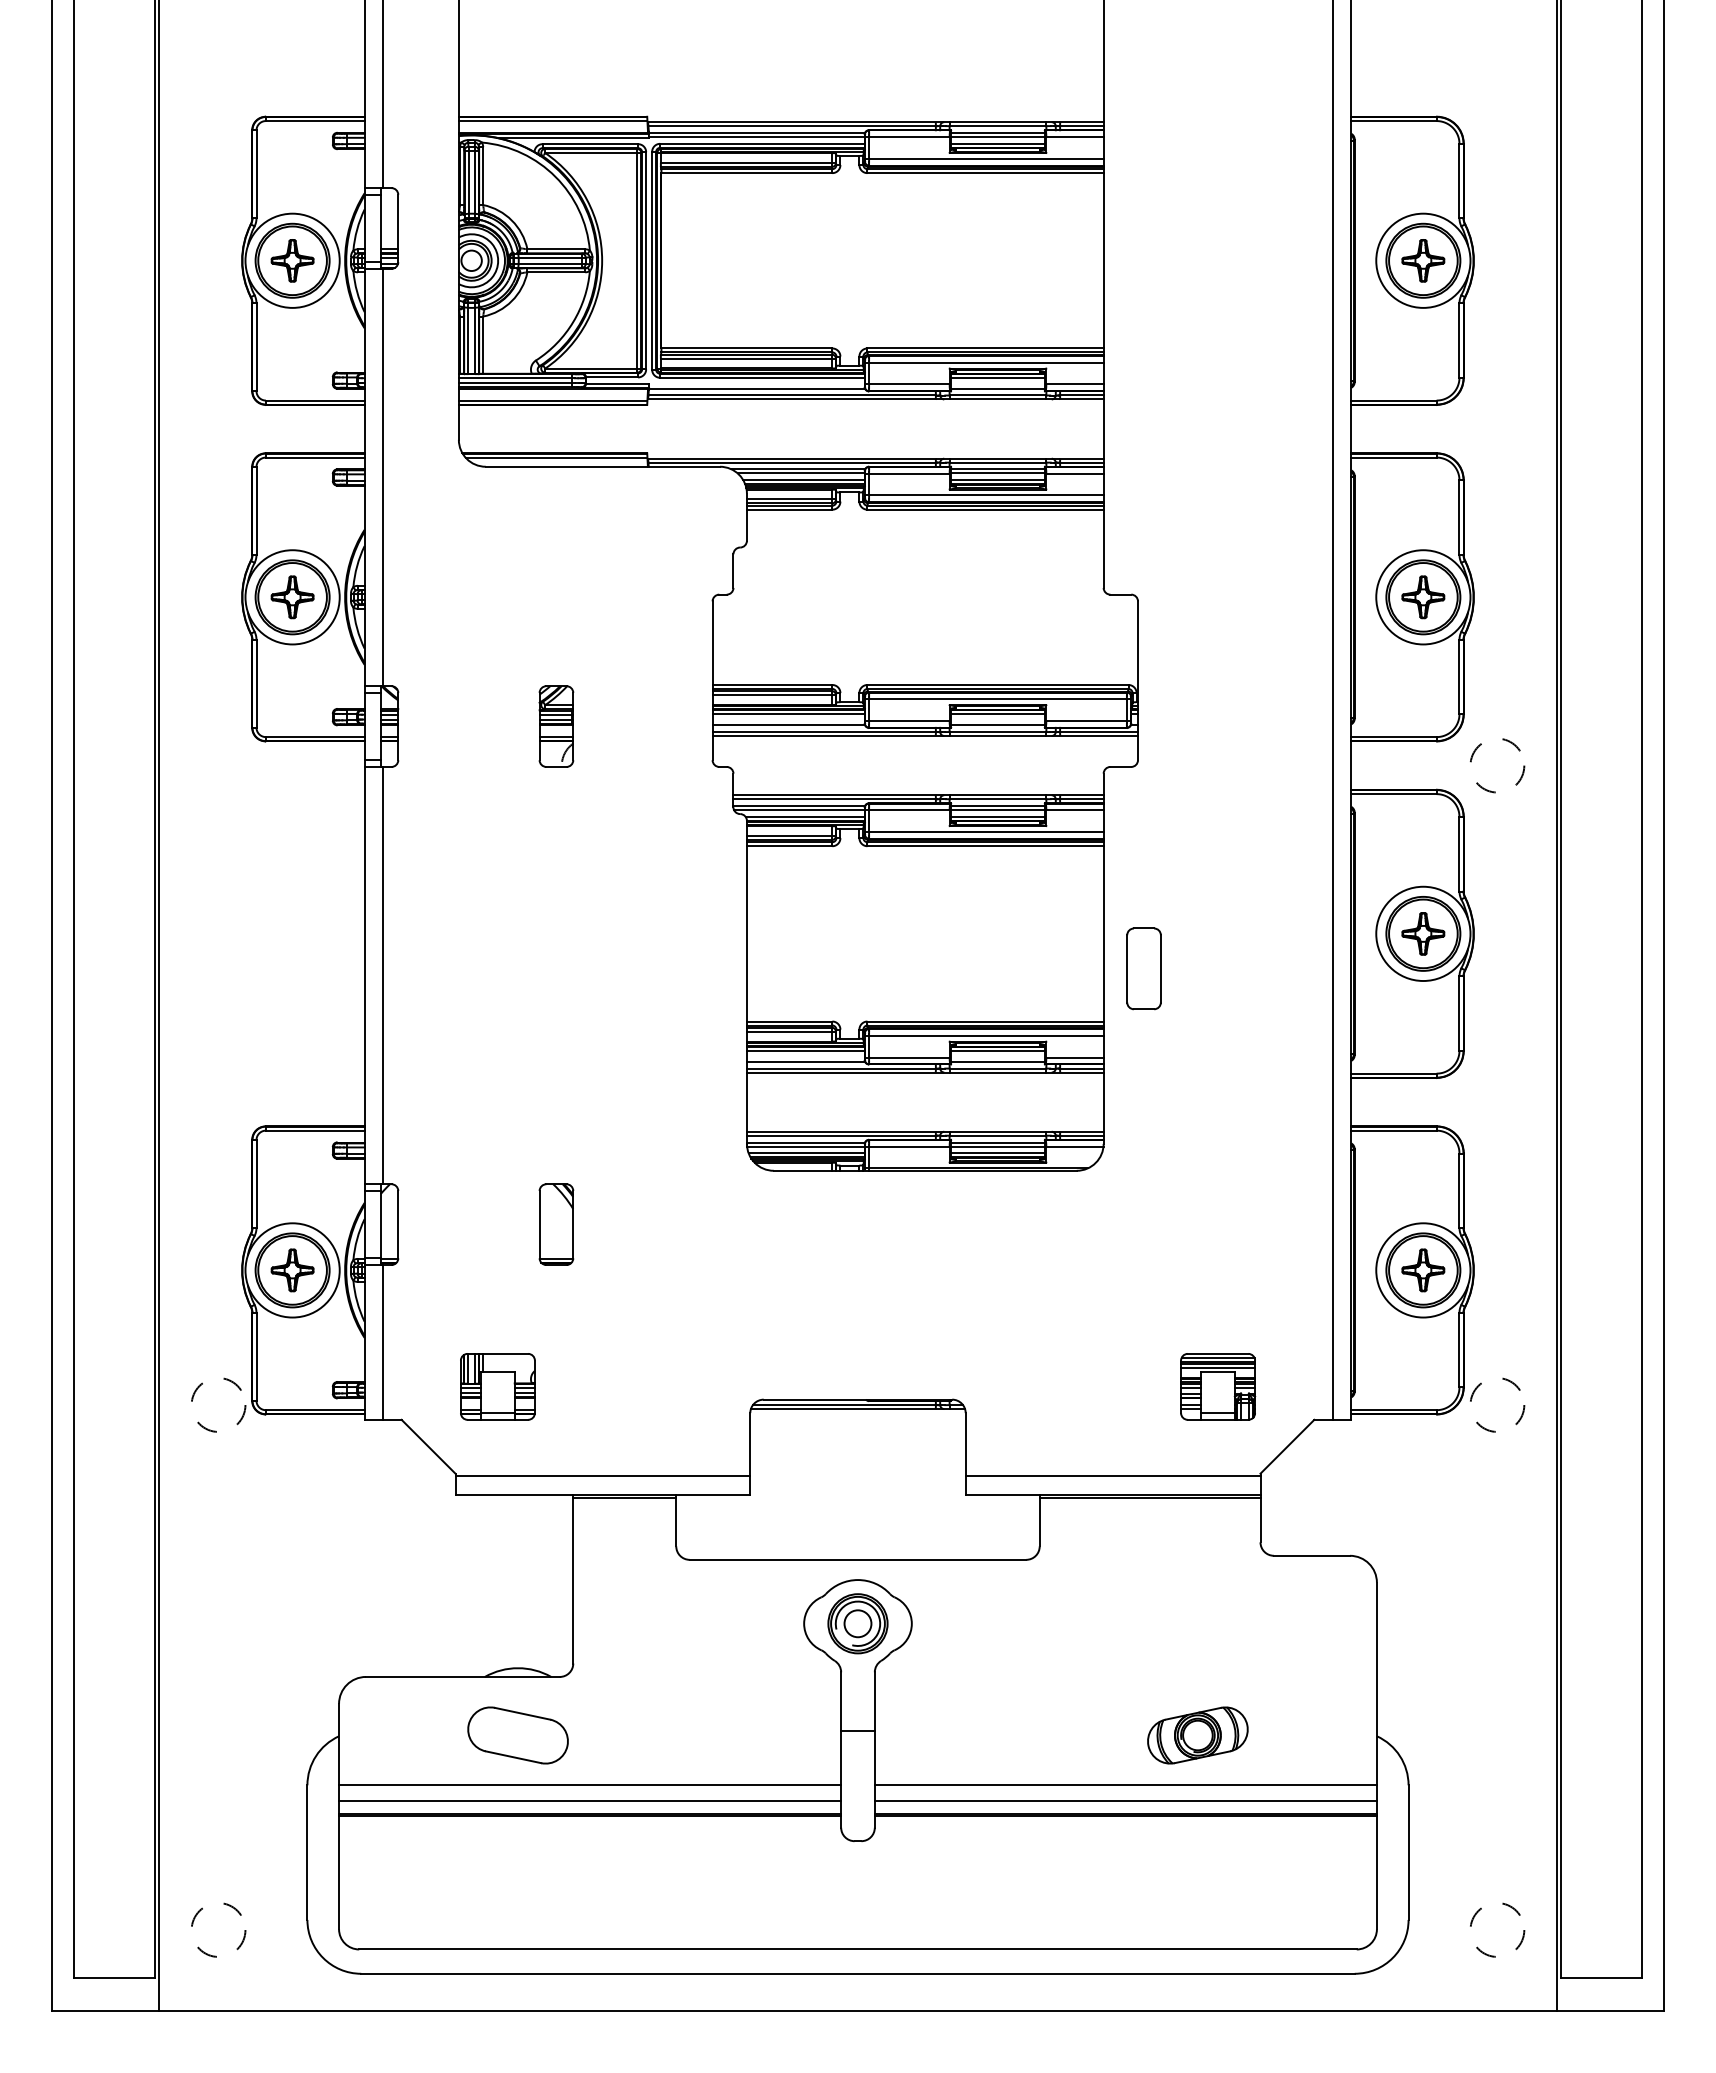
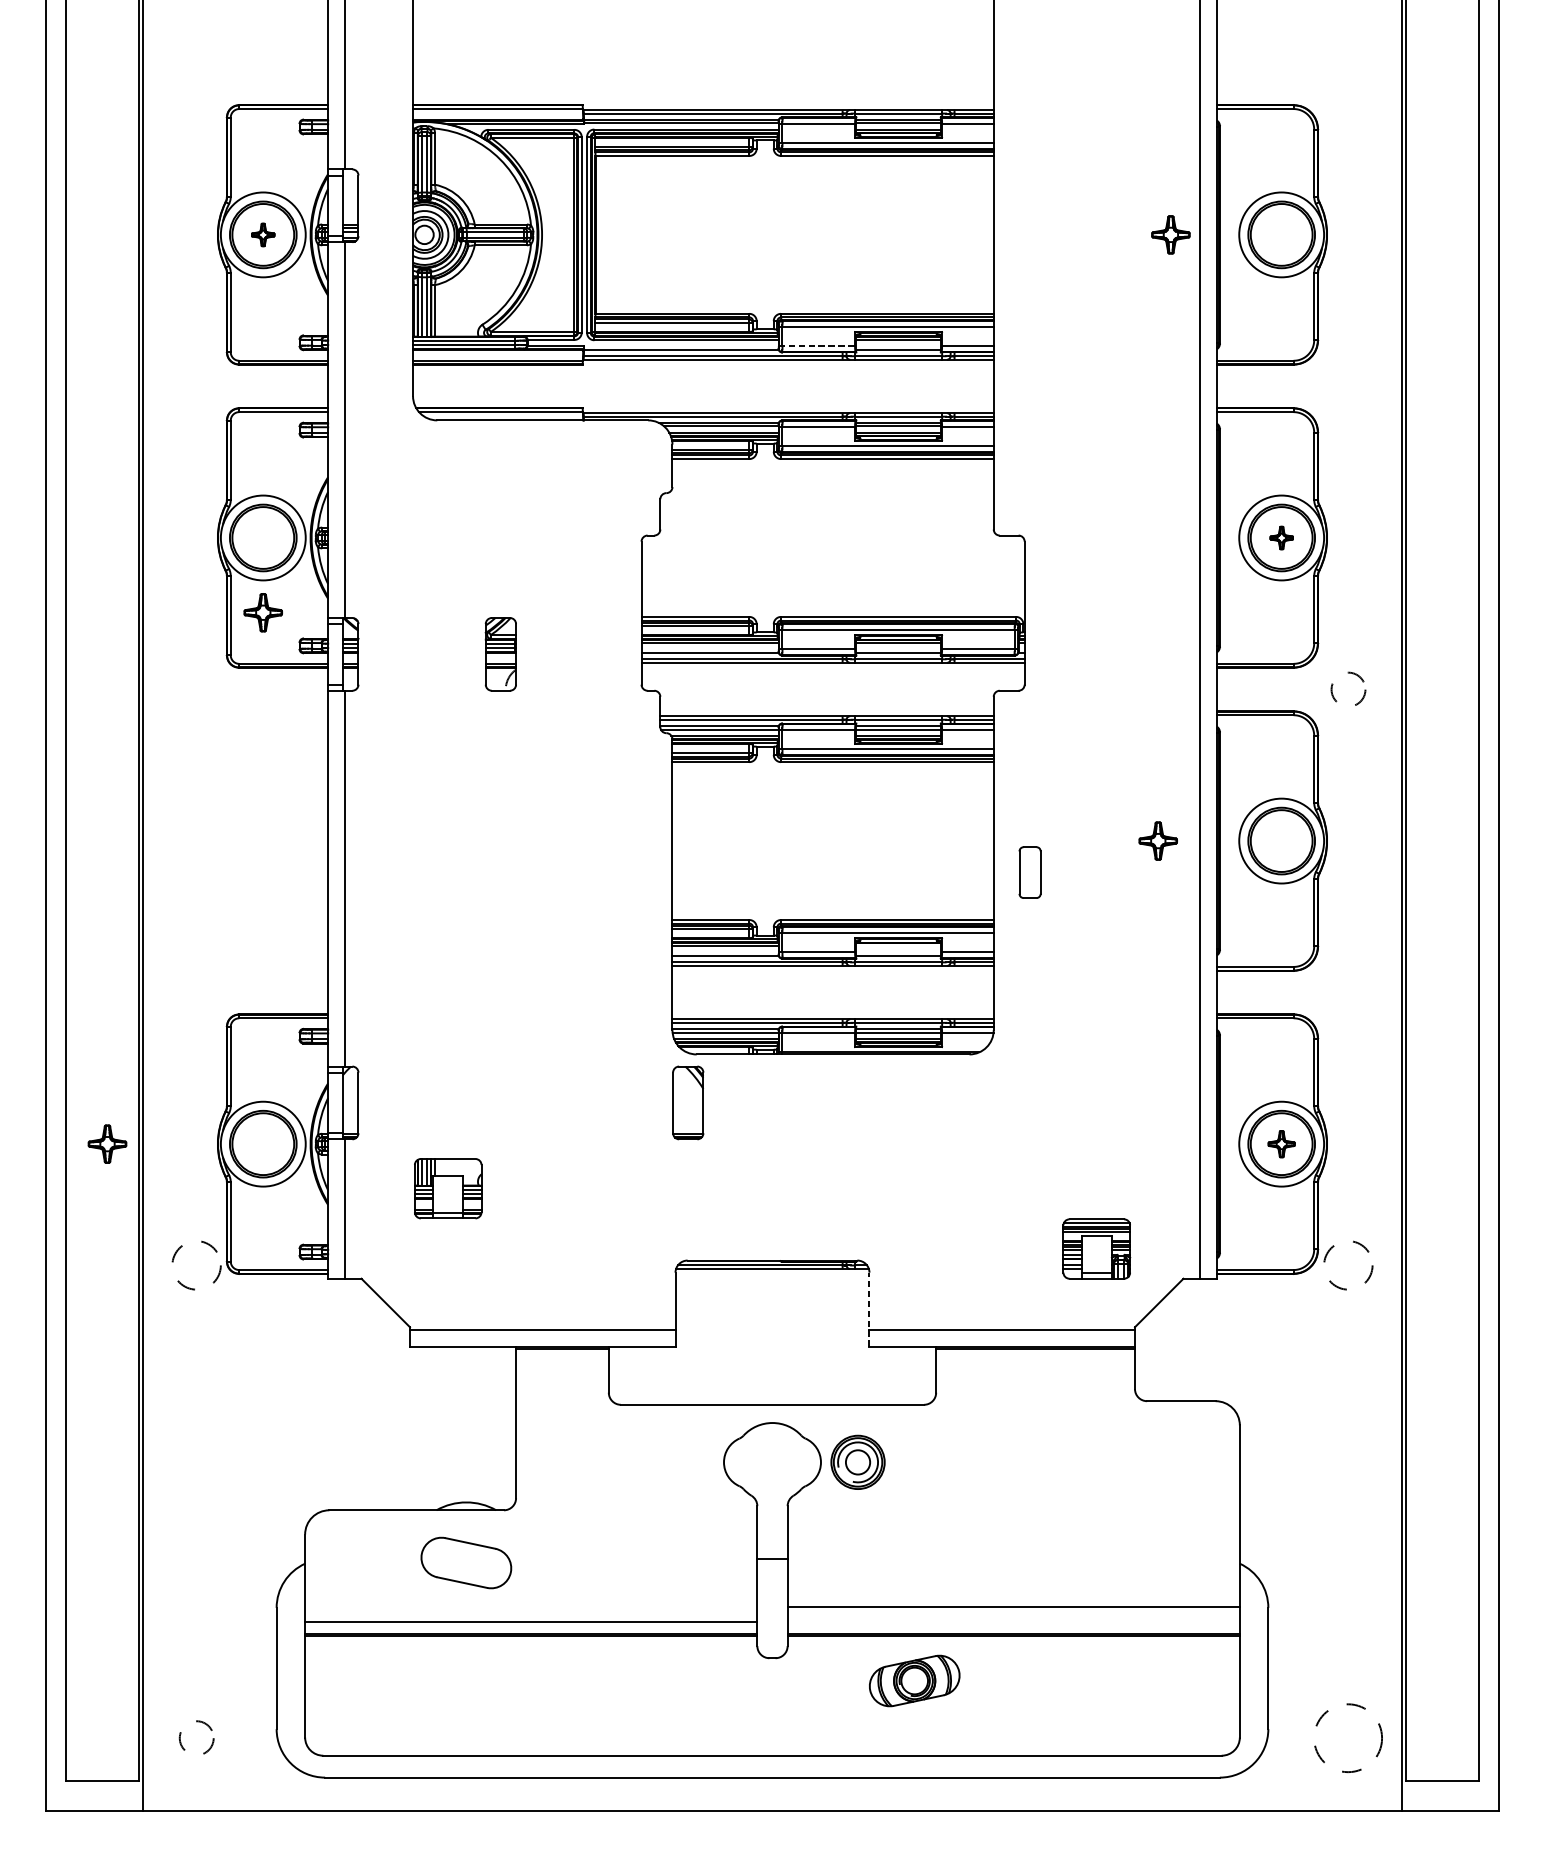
part: (292, 260) -> (263, 234), size x0.6
part: (1423, 260) -> (1171, 234), moved
line: (907, 384) -> (817, 346), solid -> dashed
part: (292, 597) -> (263, 612), moved
part: (1423, 597) -> (1281, 538), size x0.6
circle: (1497, 765) -> (1348, 689), size x0.7
part: (1423, 933) -> (1158, 840), moved
part: (1143, 968) -> (1029, 872), size x0.7
line: (997, 1050) -> (898, 946), removed
part: (556, 1224) -> (688, 1102), moved
part: (292, 1270) -> (107, 1144), moved
part: (1423, 1270) -> (1281, 1144), size x0.7
part: (497, 1386) -> (447, 1188), moved
line: (965, 1453) -> (869, 1309), solid -> dashed
part: (857, 1623) -> (857, 1462), moved
part: (1197, 1735) -> (914, 1680), moved
line: (590, 1784) -> (531, 1607), removed
line: (1125, 1800) -> (1013, 1621), removed
circle: (218, 1929) -> (196, 1737), size x0.7
circle: (1497, 1929) -> (1348, 1737), size x1.4

